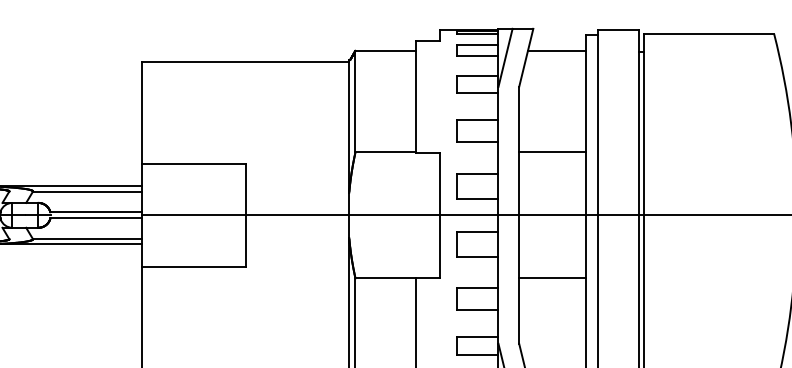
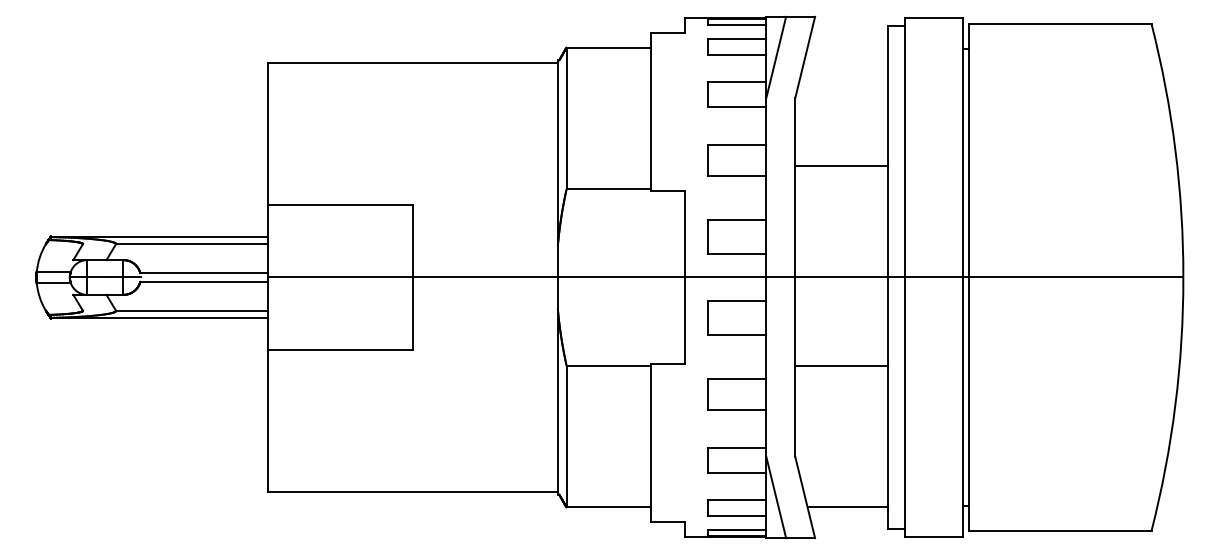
line: (556, 50) -> (847, 47), removed
line: (552, 152) -> (841, 166), moved

